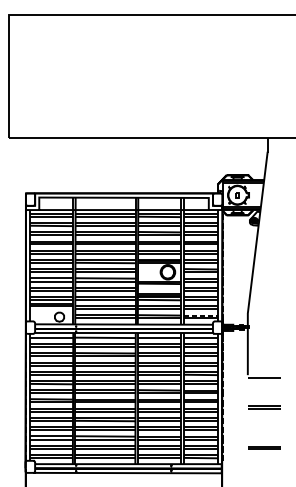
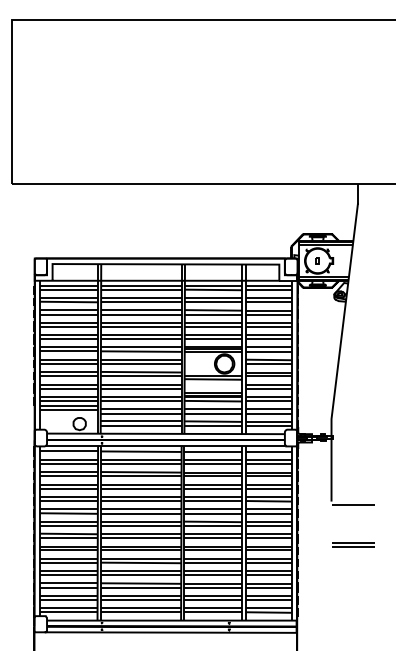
line: (201, 315) -> (269, 421), dashed -> solid
part: (264, 447) -> (353, 598), removed

